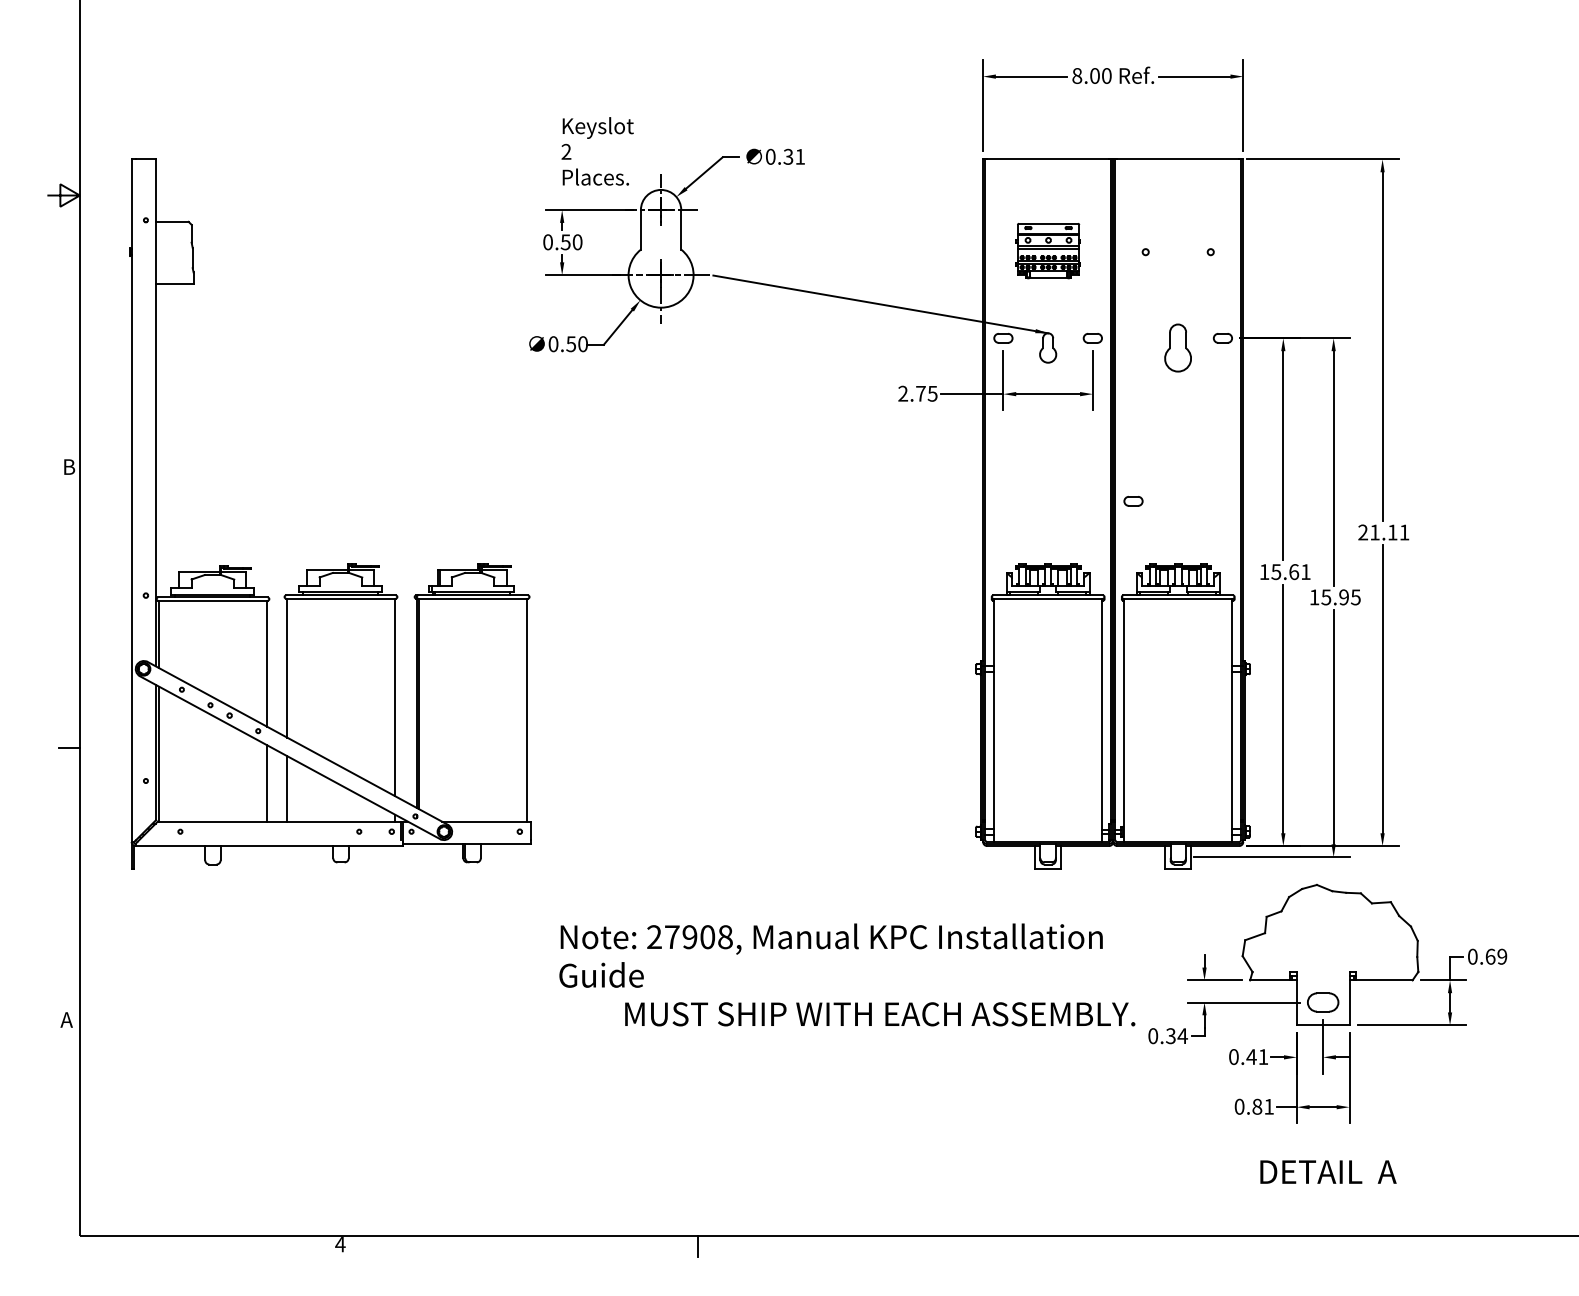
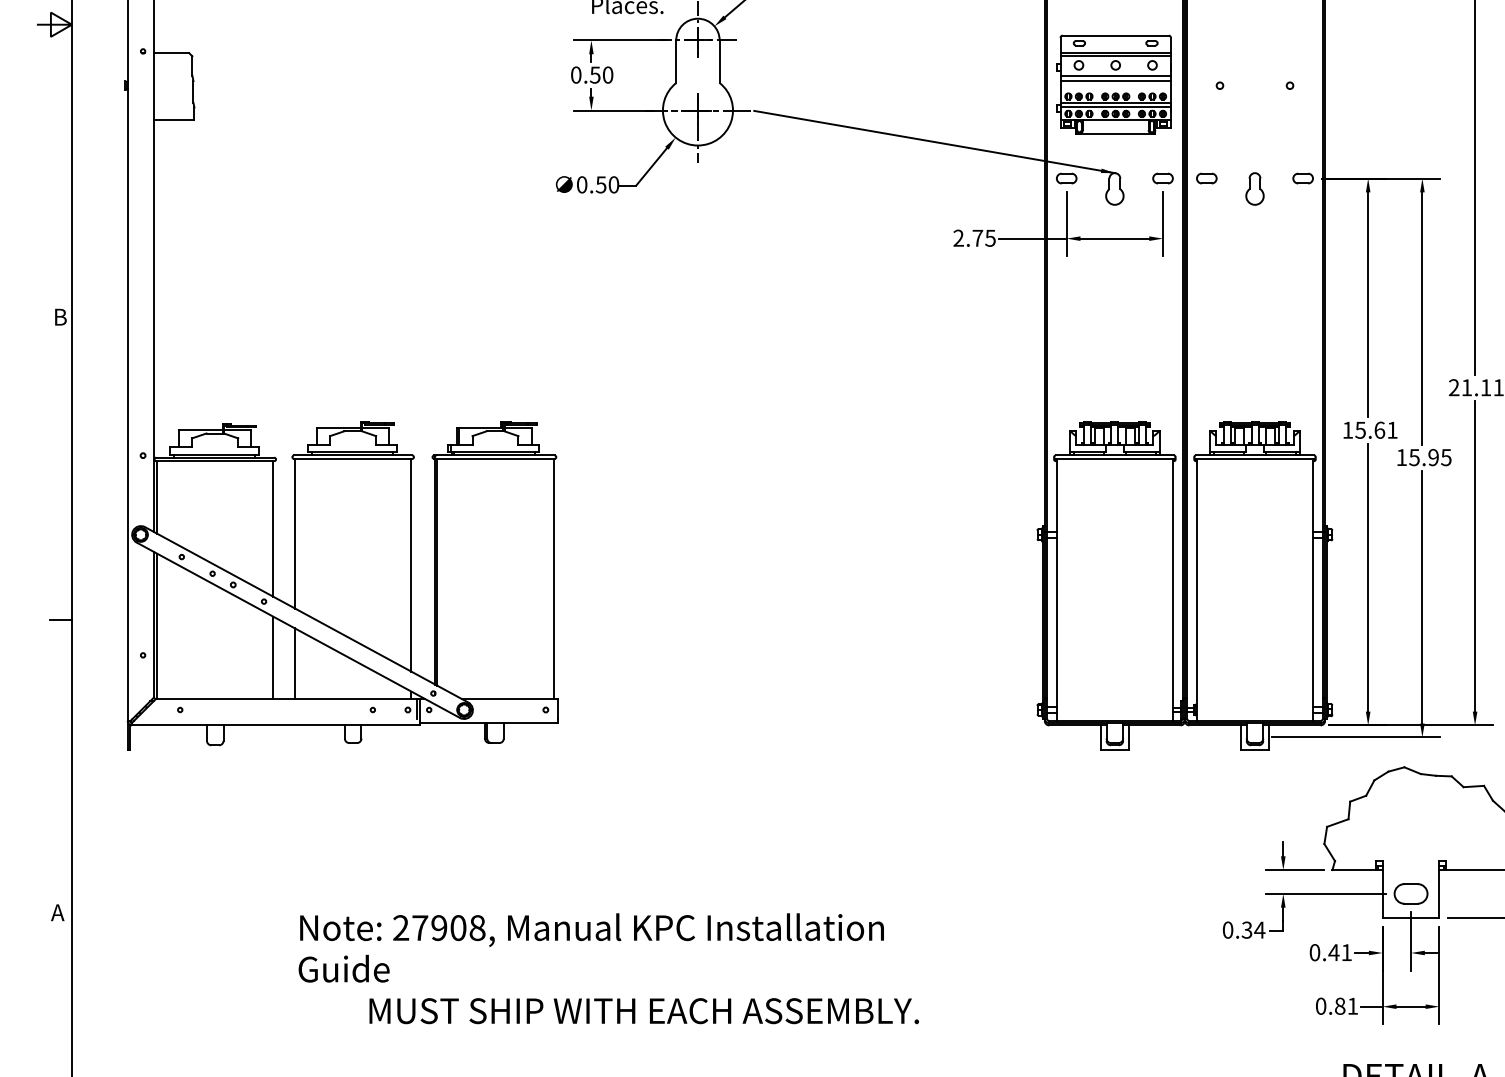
part: (1047, 250) -> (1114, 83), size x1.67
part: (1178, 347) -> (1255, 188), size x0.62
part: (1133, 501) -> (1206, 178), moved
text: (847, 974) -> (609, 968), moved

